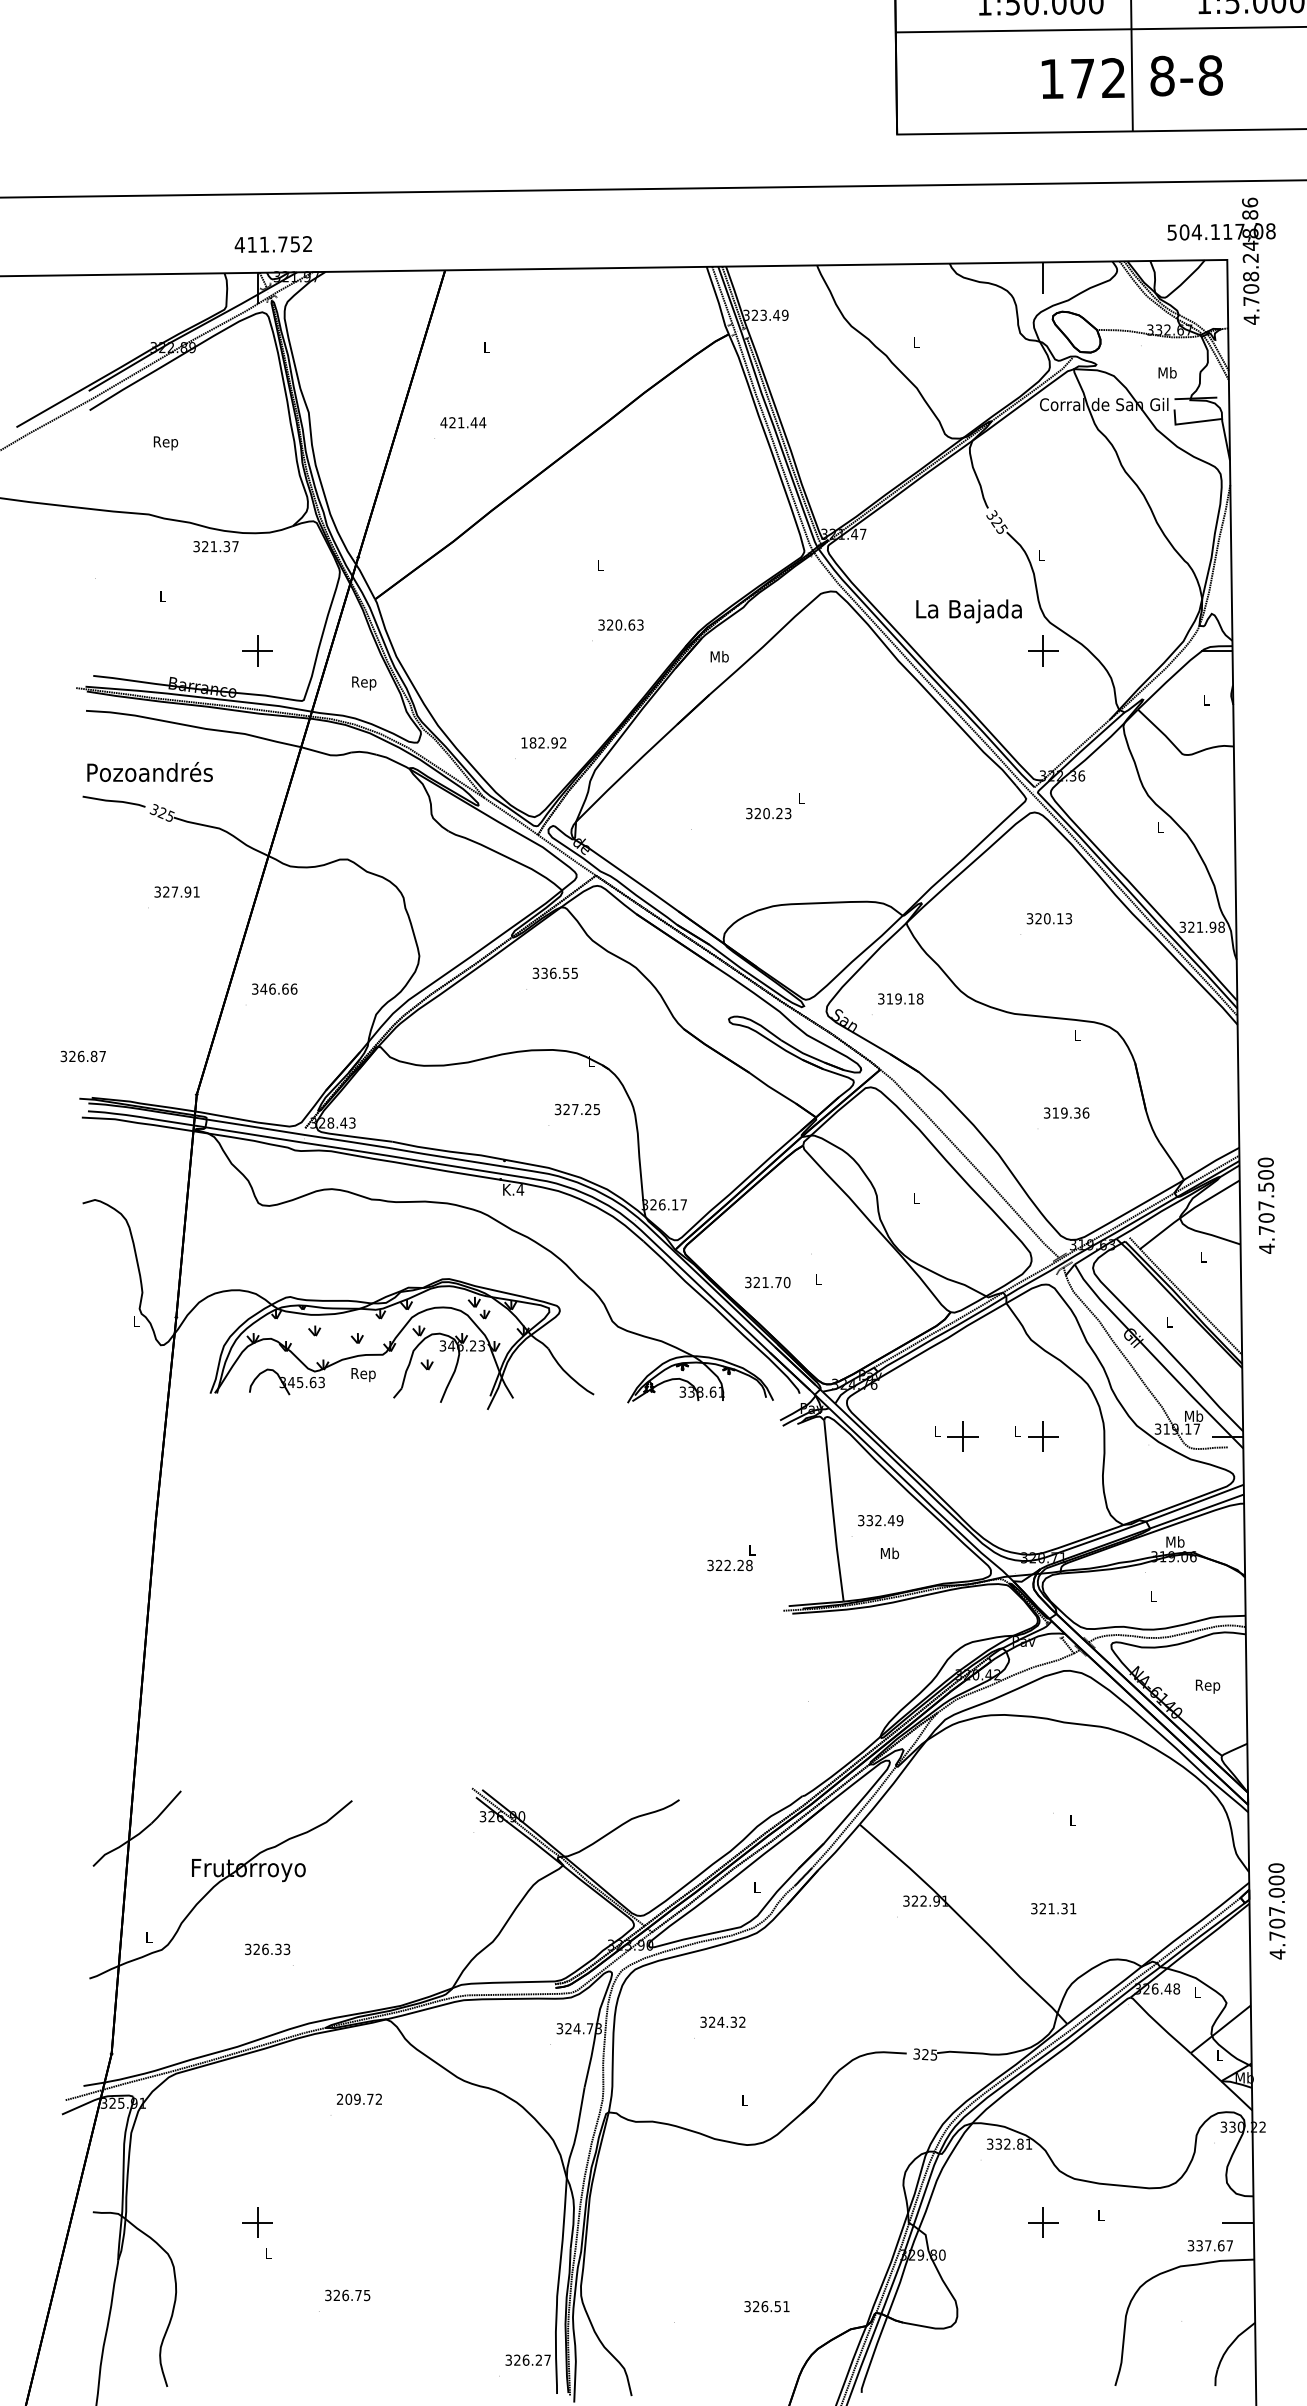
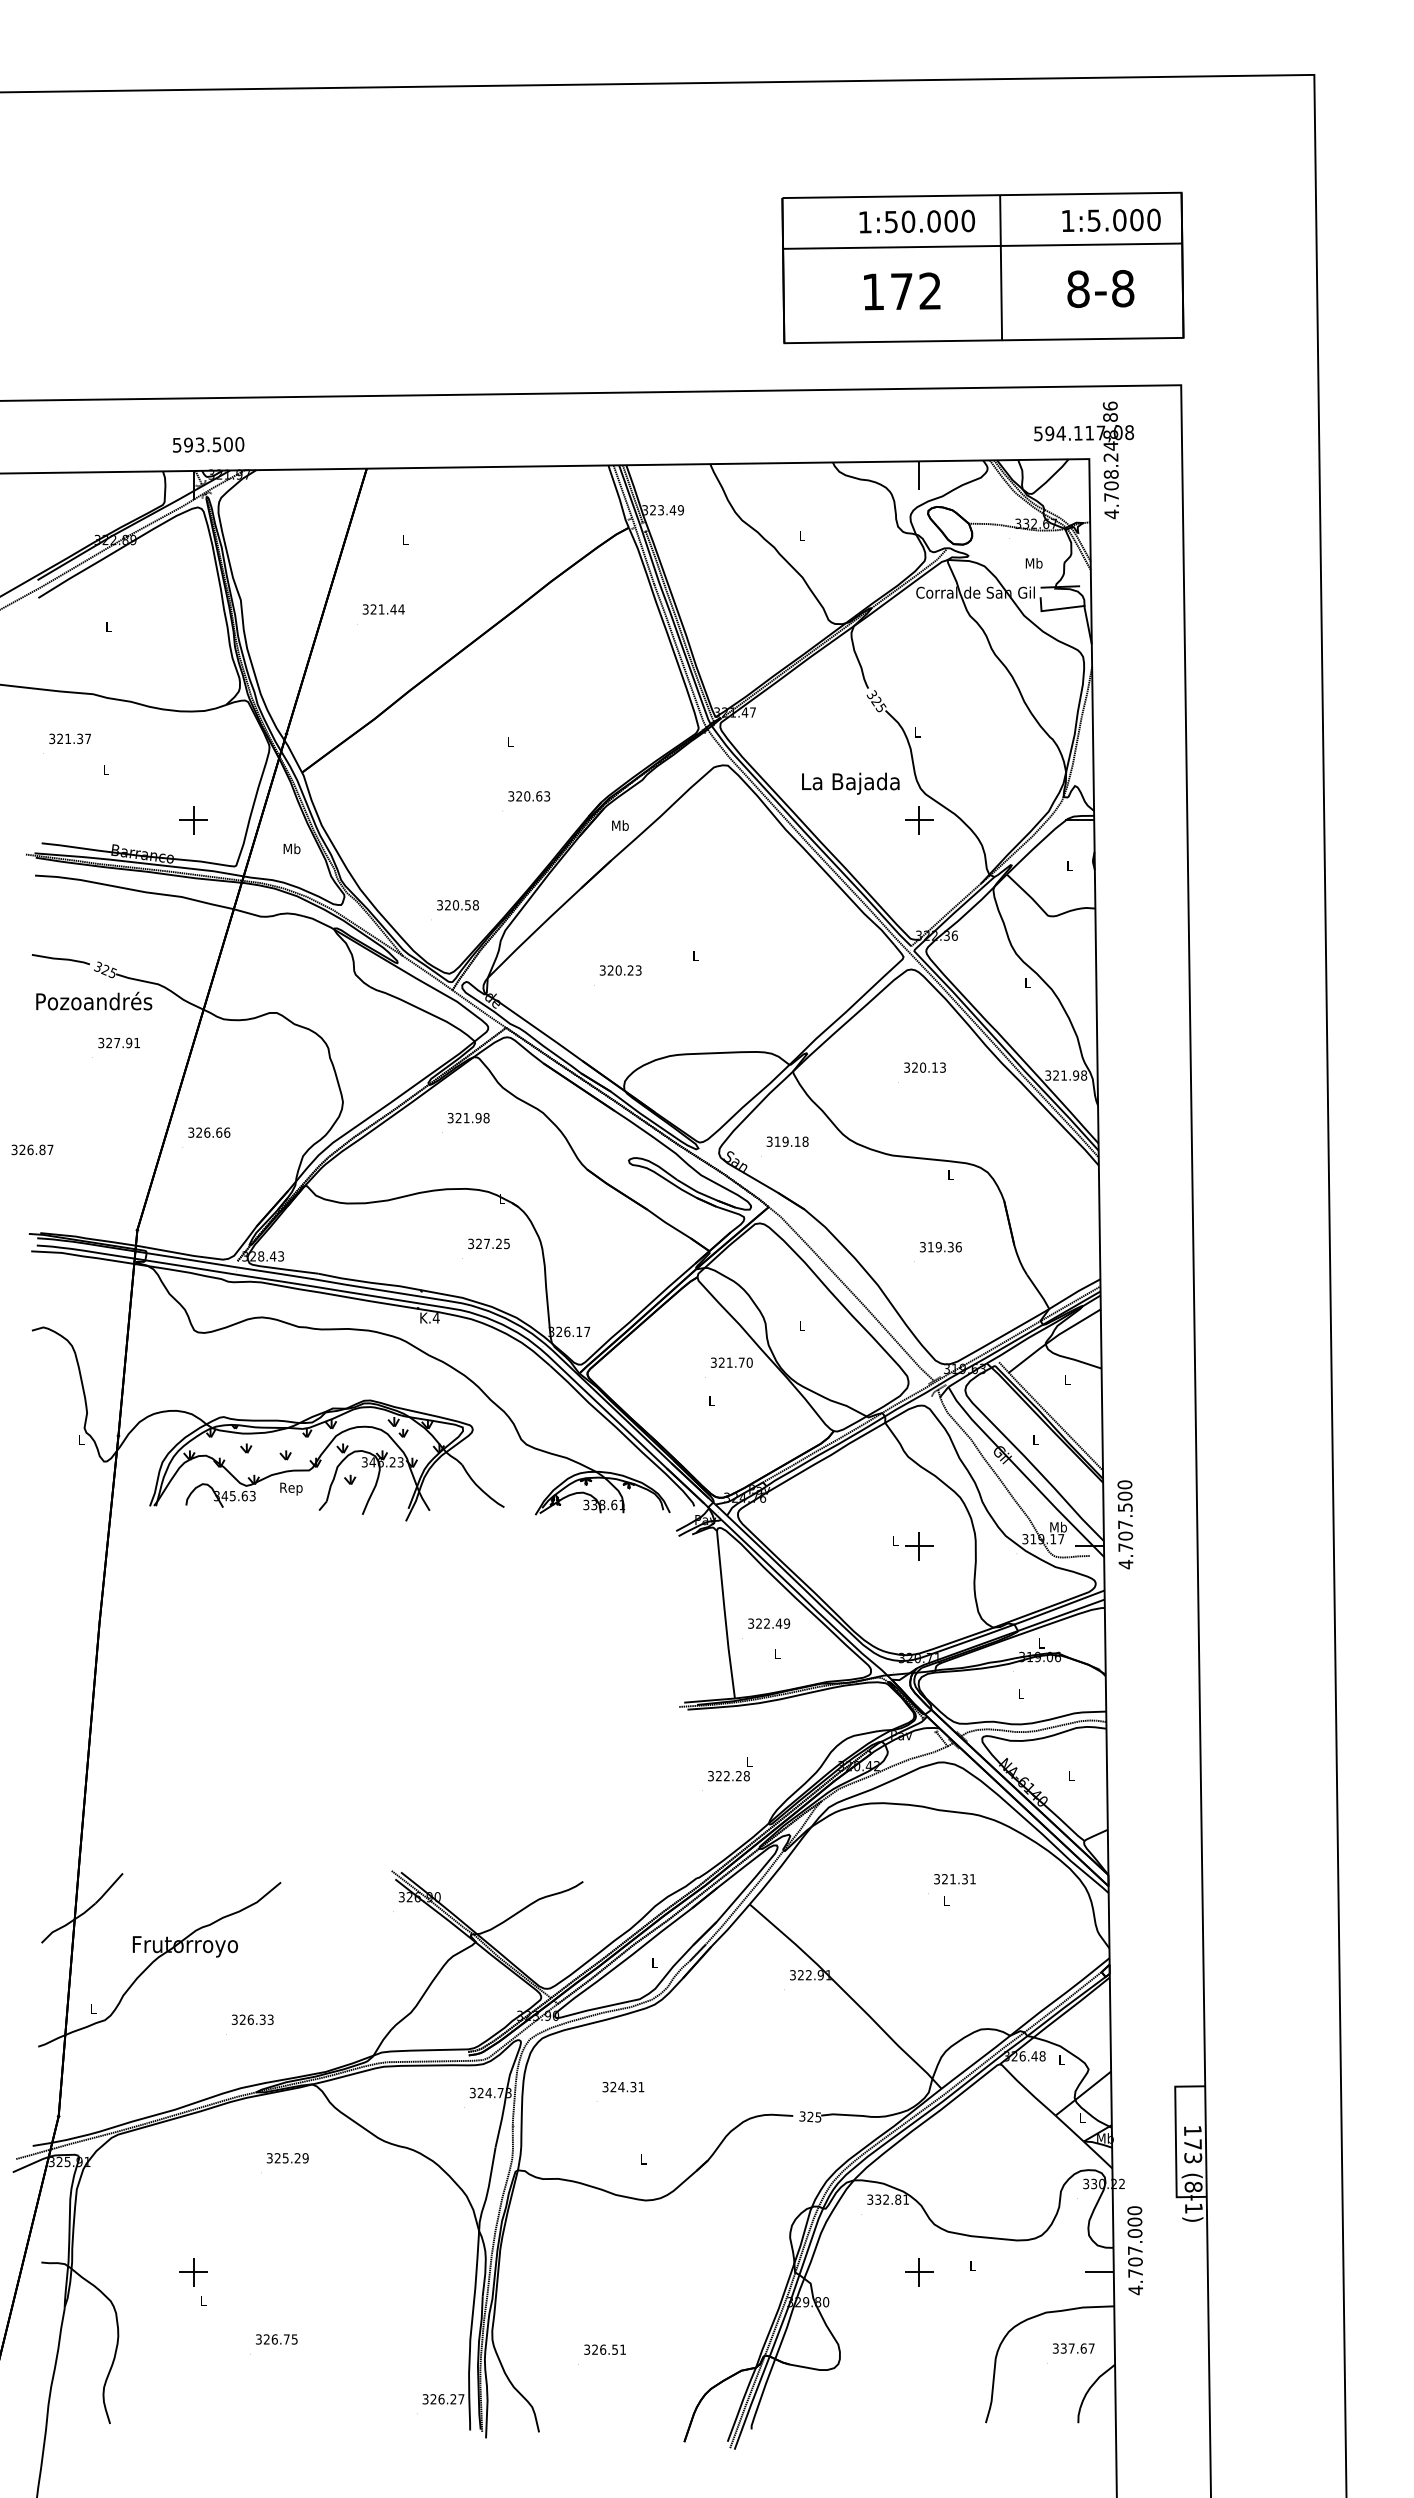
text: (1186, 75) -> (1100, 288), moved
text: (1083, 78) -> (902, 291), moved
text: (1184, 232) -> (1049, 433), 504.117,08 -> 594.117,08
text: (273, 244) -> (208, 444), 411.752 -> 593.500
text: (443, 422) -> (365, 609), 421.44 -> 321.44
text: (165, 443) -> (108, 628), Rep -> L
text: (215, 546) -> (69, 738), moved
text: (363, 682) -> (291, 849), Rep -> Mb
text: (543, 743) -> (457, 905), 182.92 -> 320.58
text: (150, 771) -> (94, 1000), moved
text: (768, 813) -> (620, 970), moved
text: (559, 972) -> (472, 1117), 336.55 -> 321.98
text: (264, 988) -> (199, 1132), 346.66 -> 326.66
text: (83, 1056) -> (32, 1149), moved
text: (1266, 1205) -> (1125, 1524), moved
text: (767, 1282) -> (731, 1362), moved
part: (956, 1437) -> (839, 1546), removed
text: (869, 1520) -> (758, 1623), 332.49 -> 322.49
text: (1175, 1542) -> (1041, 1643), Mb -> L
text: (889, 1552) -> (777, 1653), Mb -> L
text: (731, 1558) -> (730, 1769), moved
text: (1207, 1686) -> (1071, 1776), Rep -> L
text: (1053, 1909) -> (954, 1879), moved
text: (1276, 1911) -> (1134, 2250), moved
text: (267, 1949) -> (252, 2019), moved
text: (742, 2022) -> (641, 2087), 324.32 -> 324.31
text: (359, 2099) -> (287, 2158), 209.72 -> 325.29
text: (1210, 2245) -> (1073, 2348), moved
text: (766, 2306) -> (604, 2349), moved

